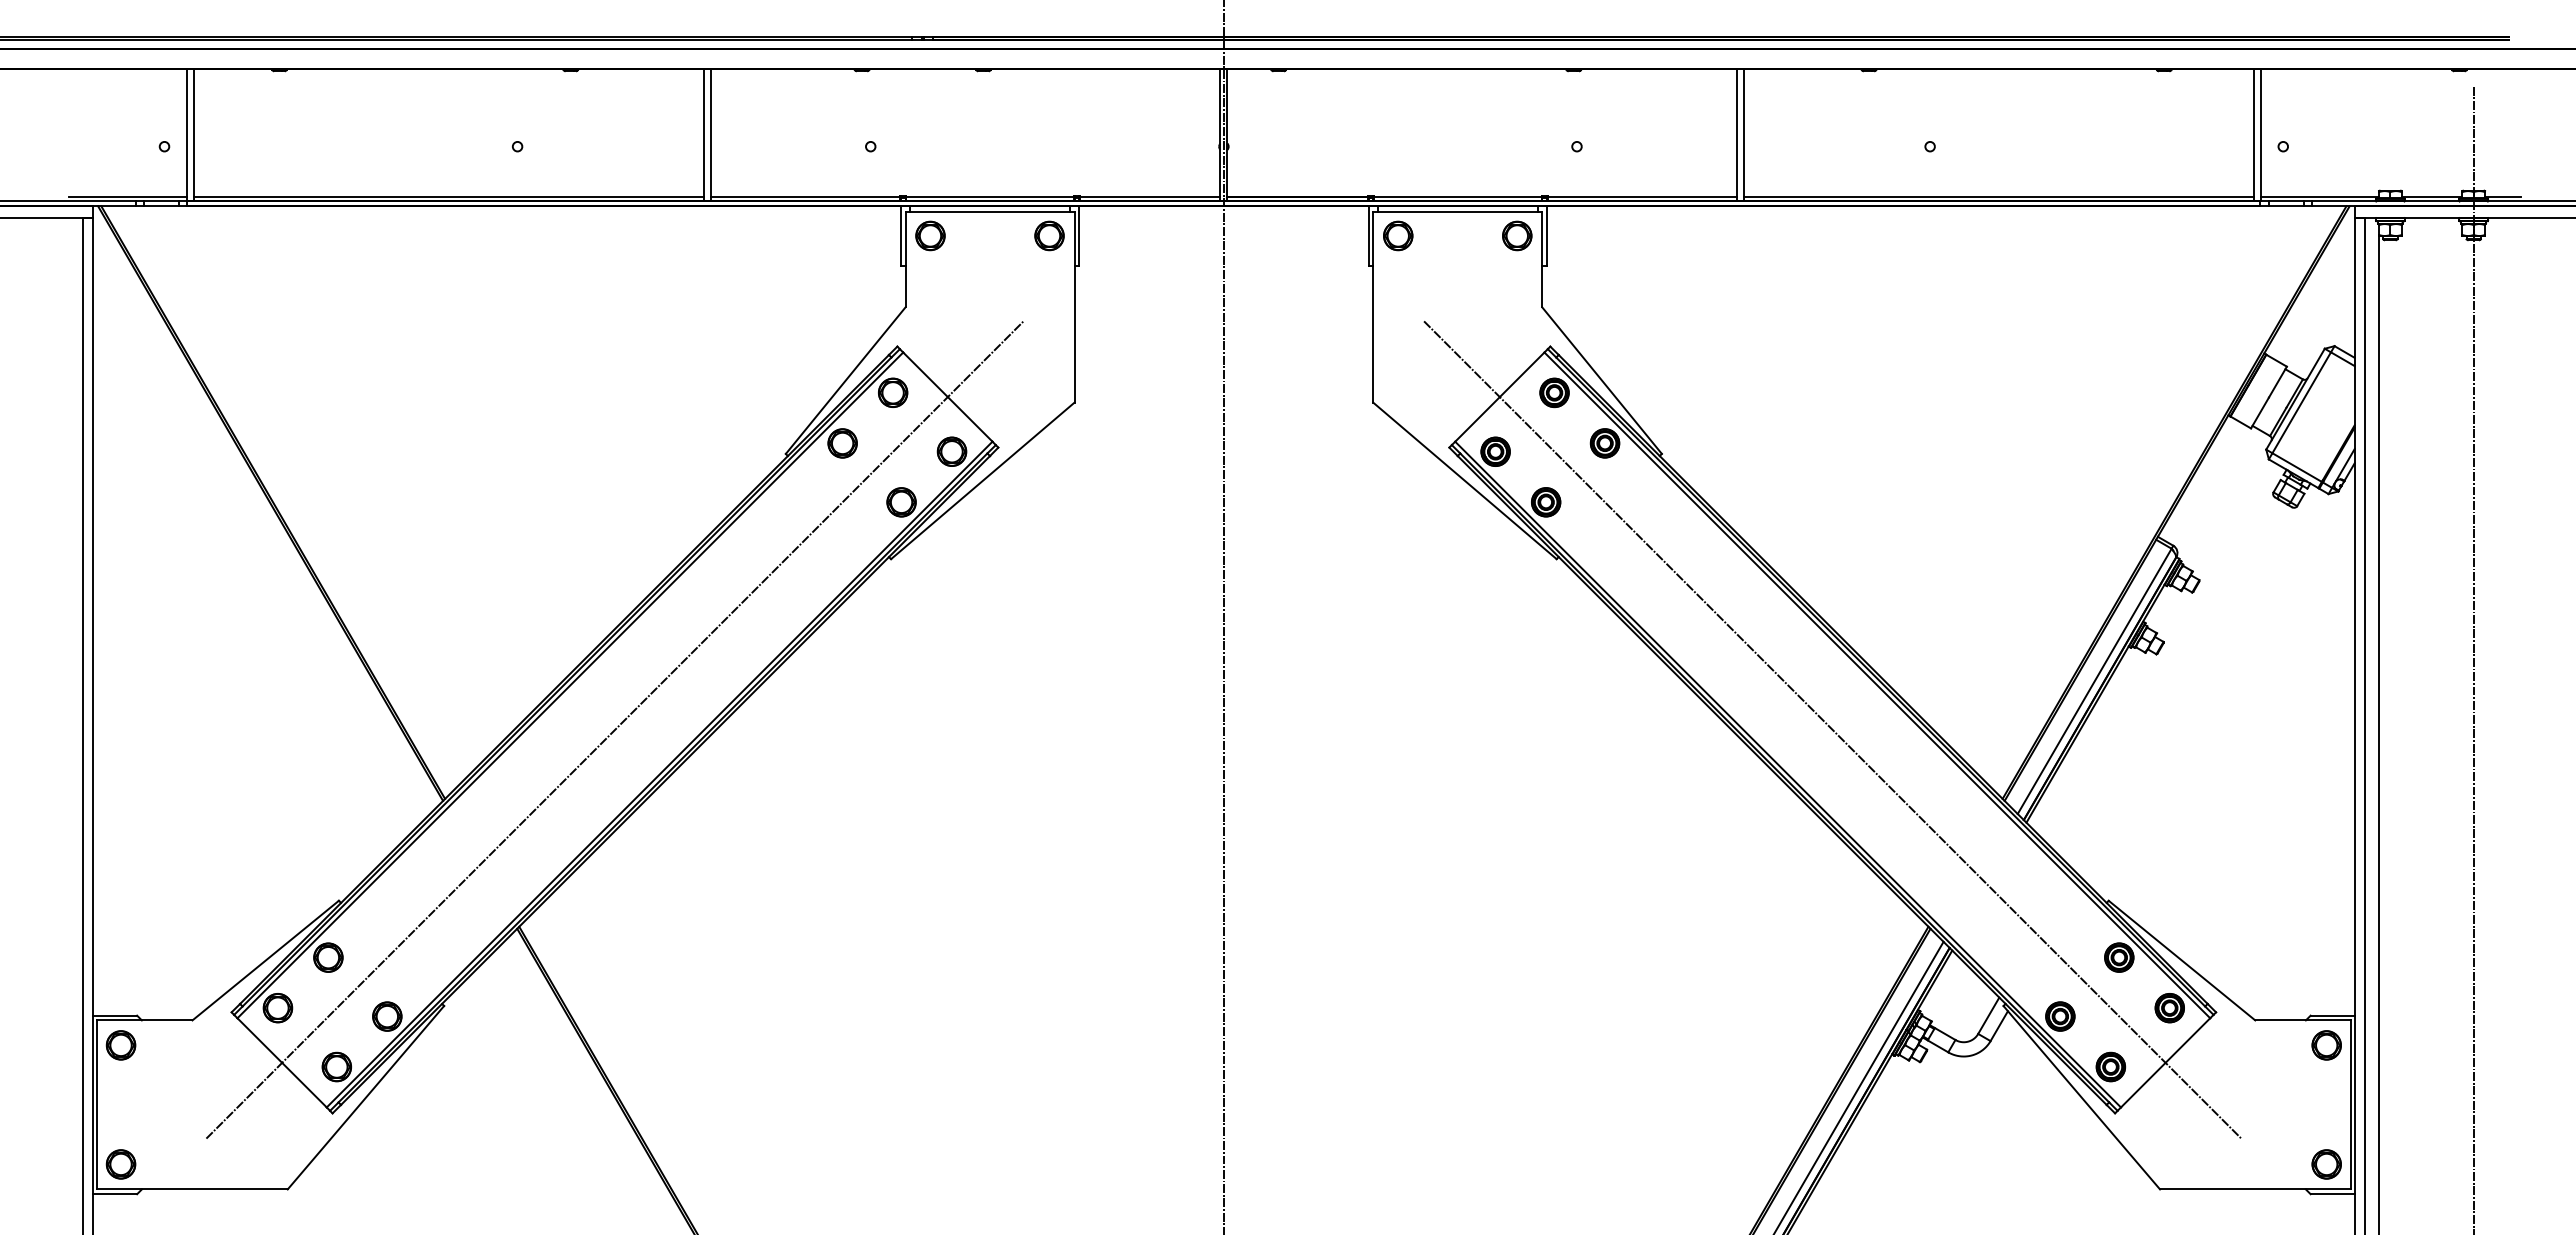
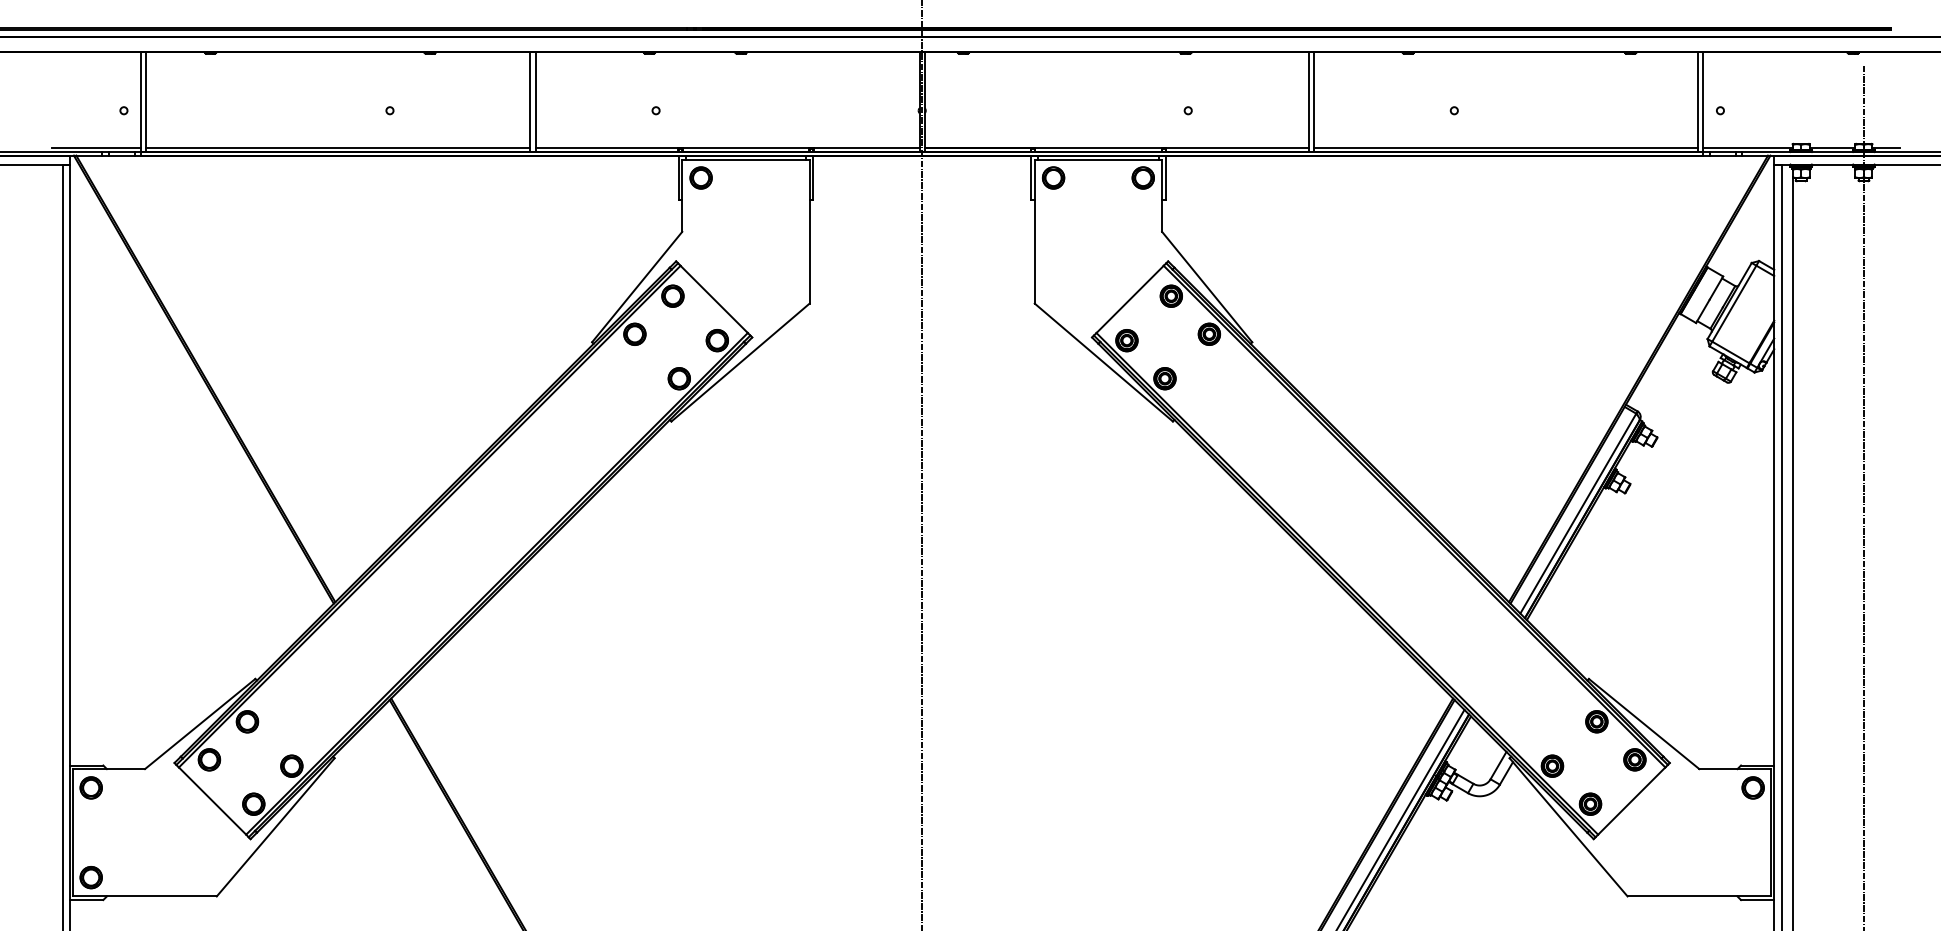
part: (1049, 235) -> (790, 177), removed
line: (614, 729) -> (463, 549), removed
line: (1832, 729) -> (1380, 549), removed
part: (2326, 1164) -> (1753, 877), removed

